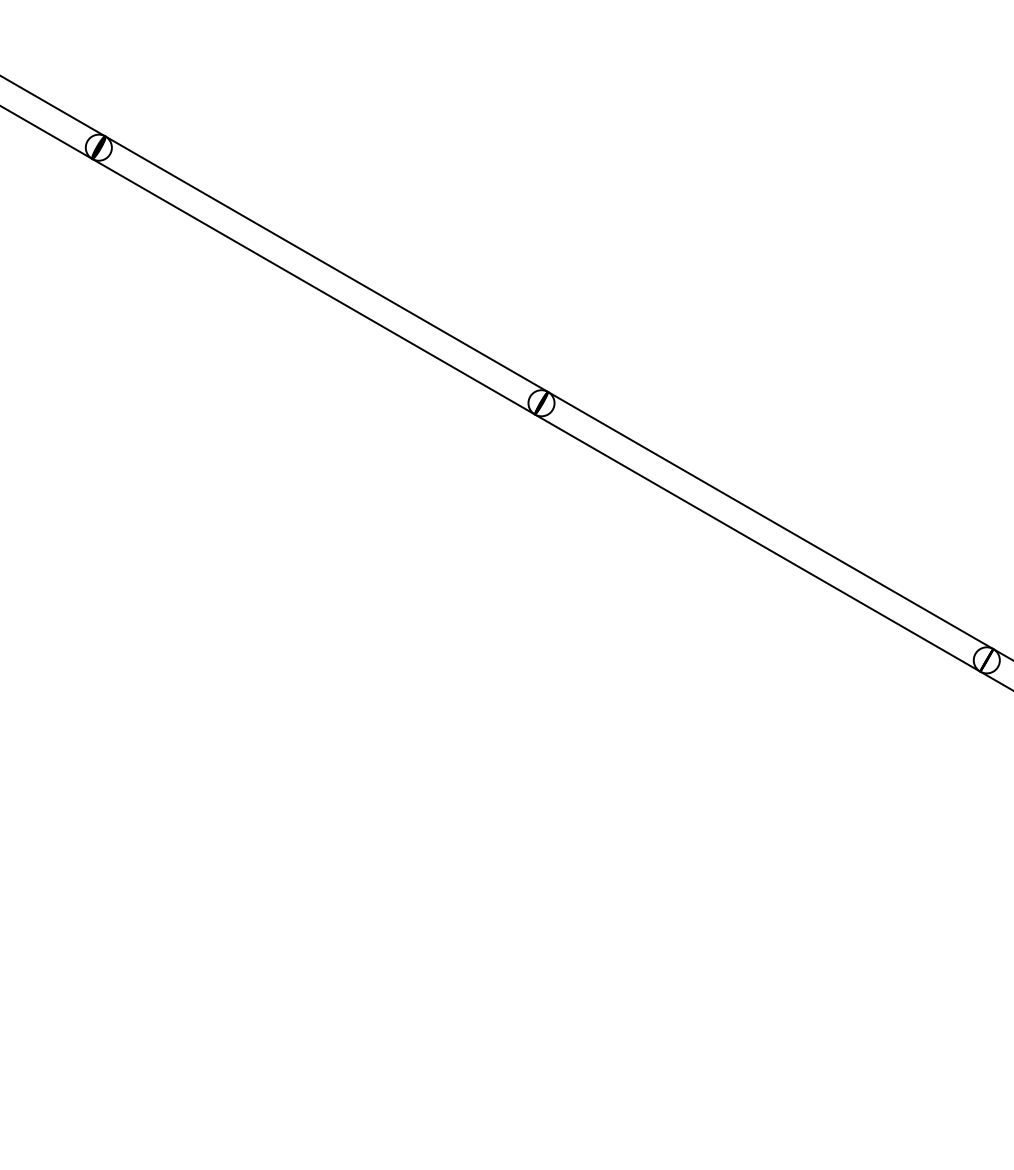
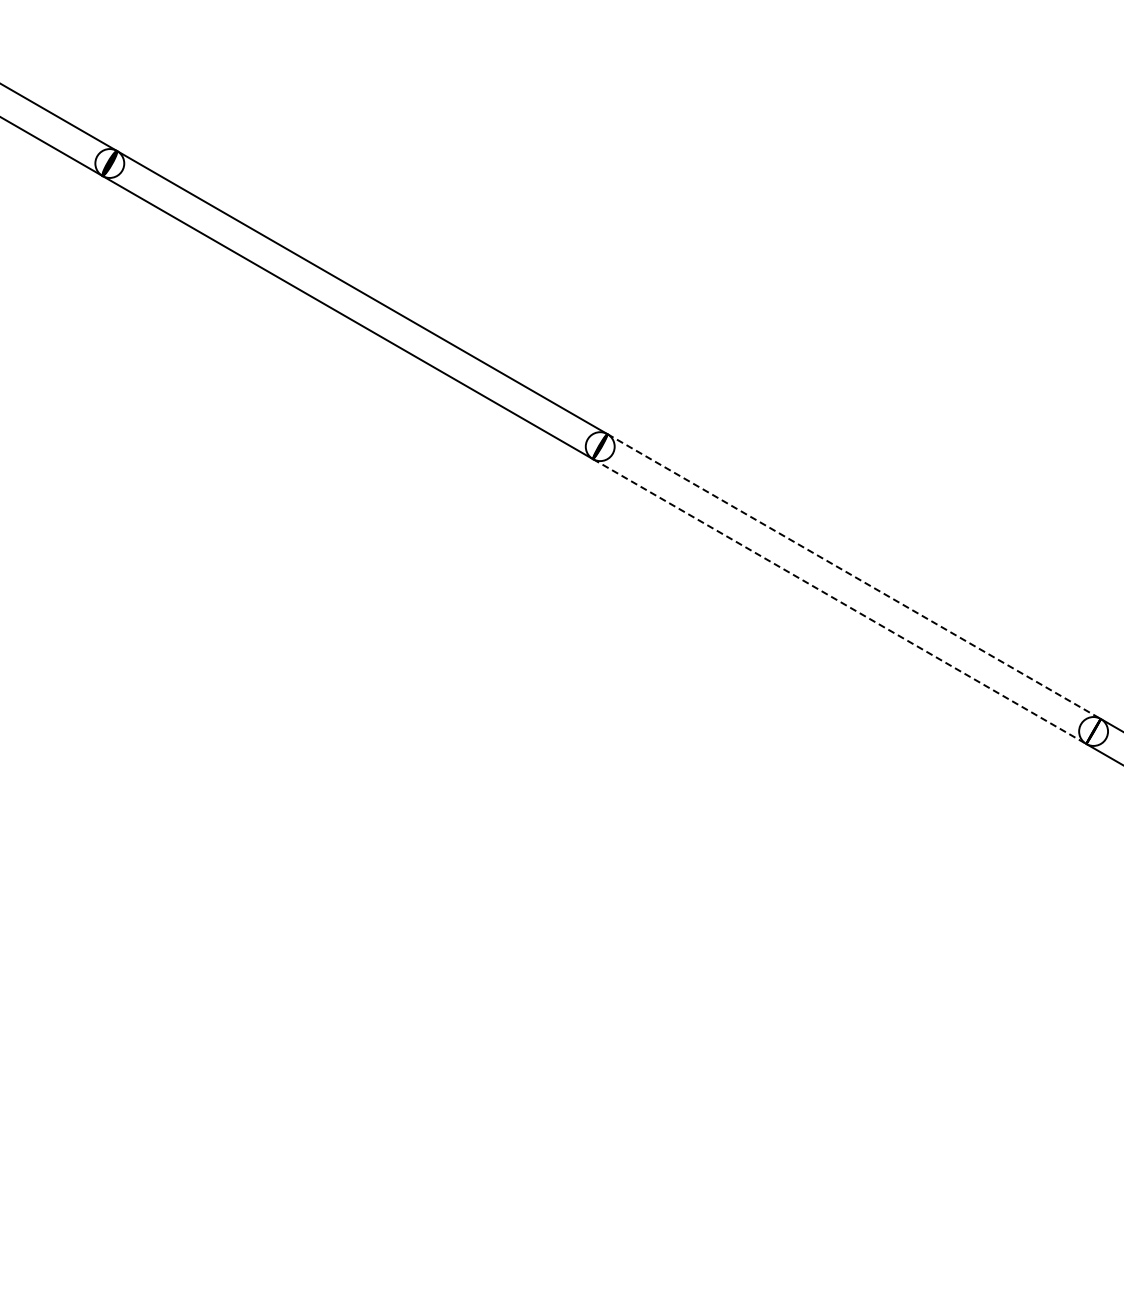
line: (771, 520) -> (854, 576), solid -> dashed
line: (757, 543) -> (839, 601), solid -> dashed

